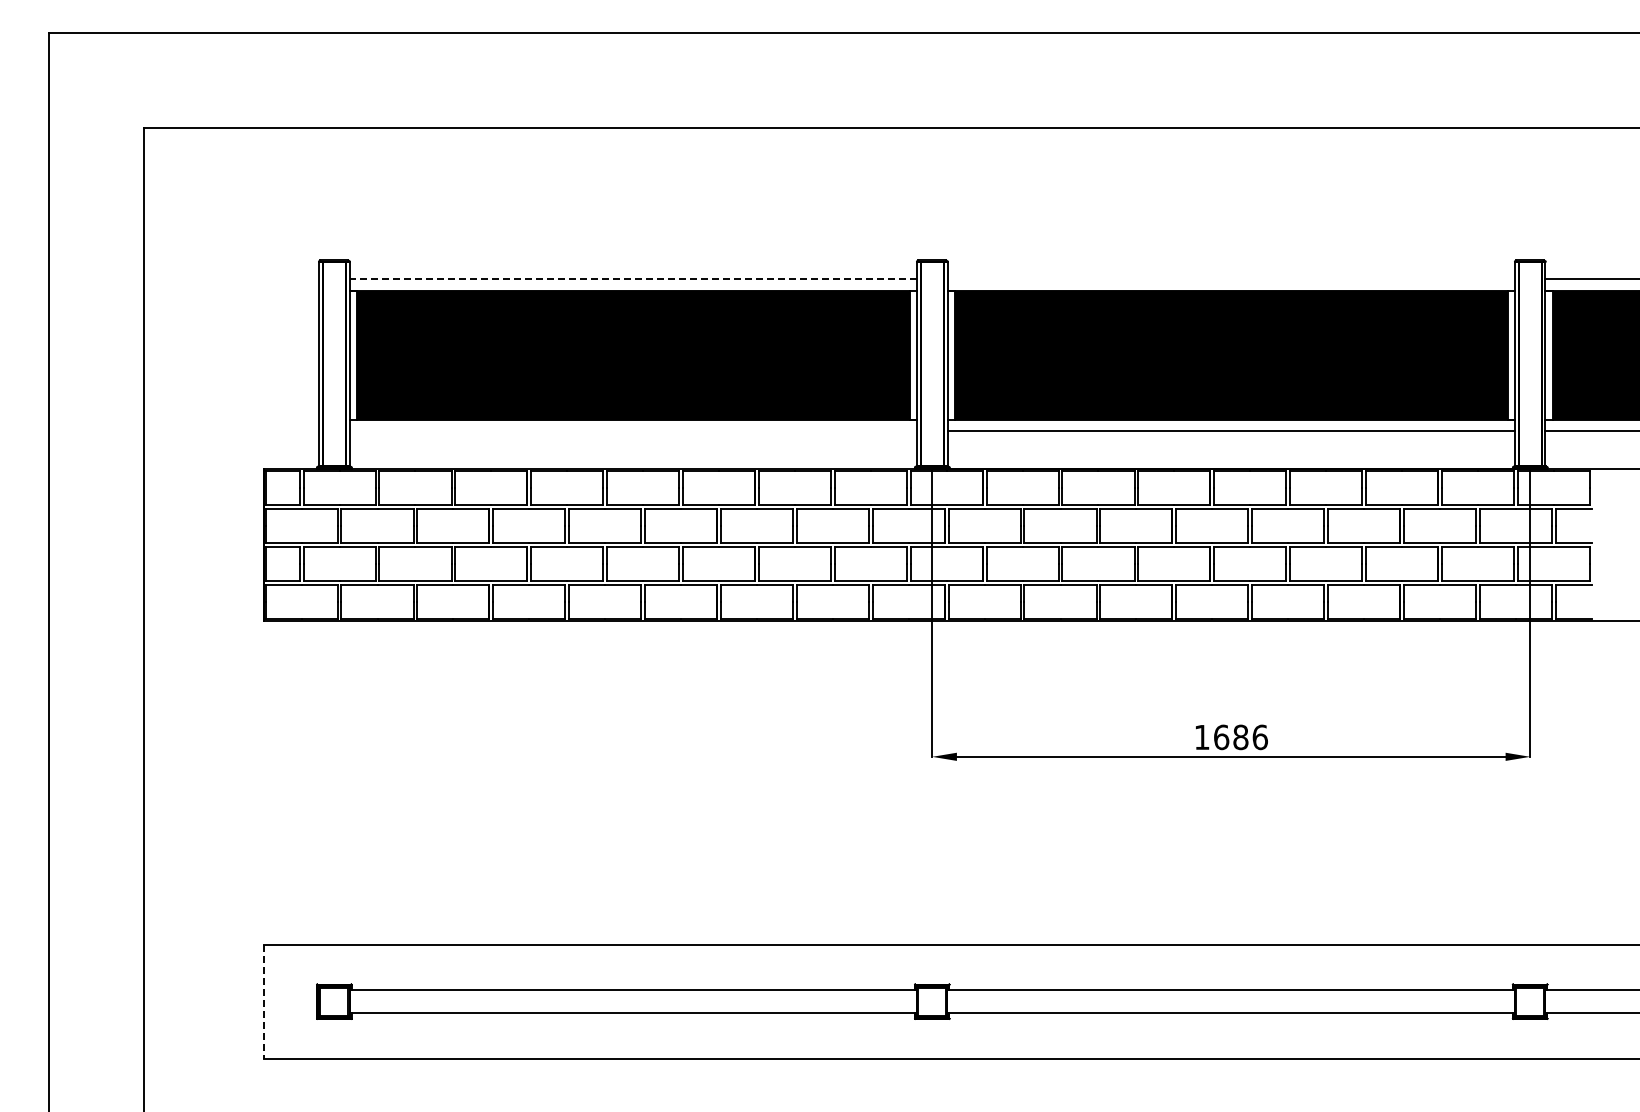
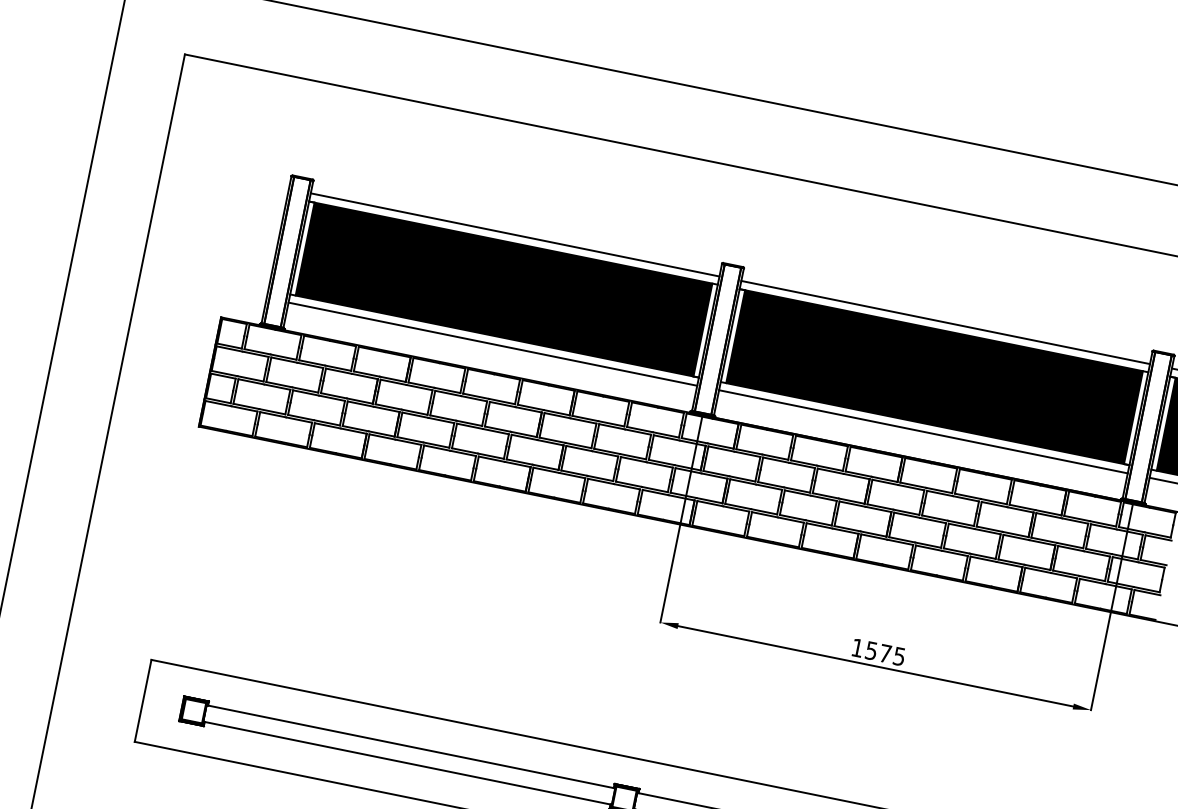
line: (633, 279) -> (515, 235), dashed -> solid
line: (1231, 279) -> (945, 322), added
line: (633, 431) -> (492, 344), added
text: (1240, 737) -> (885, 653), 1686 -> 1575
line: (263, 1001) -> (143, 700), dashed -> solid

